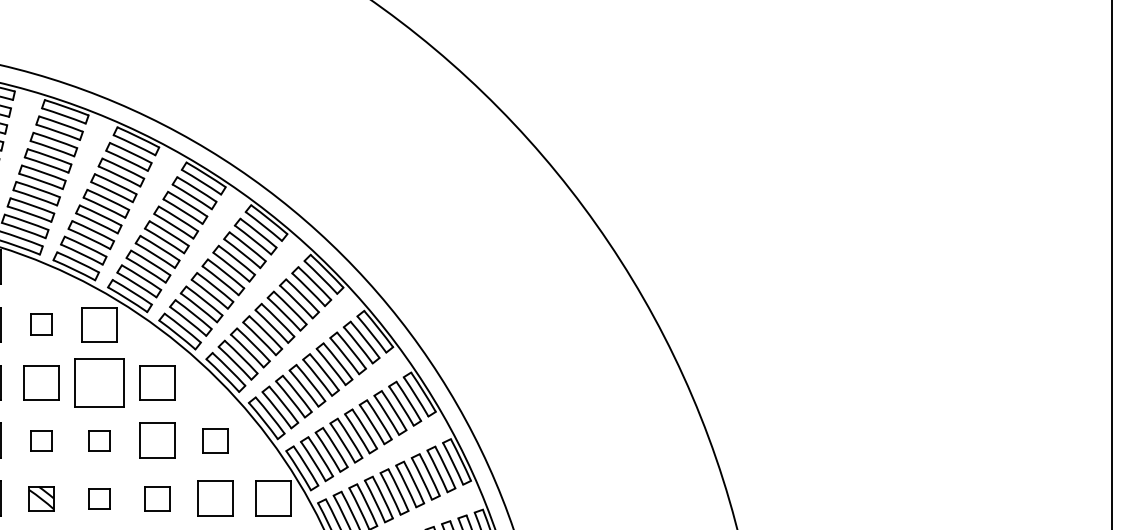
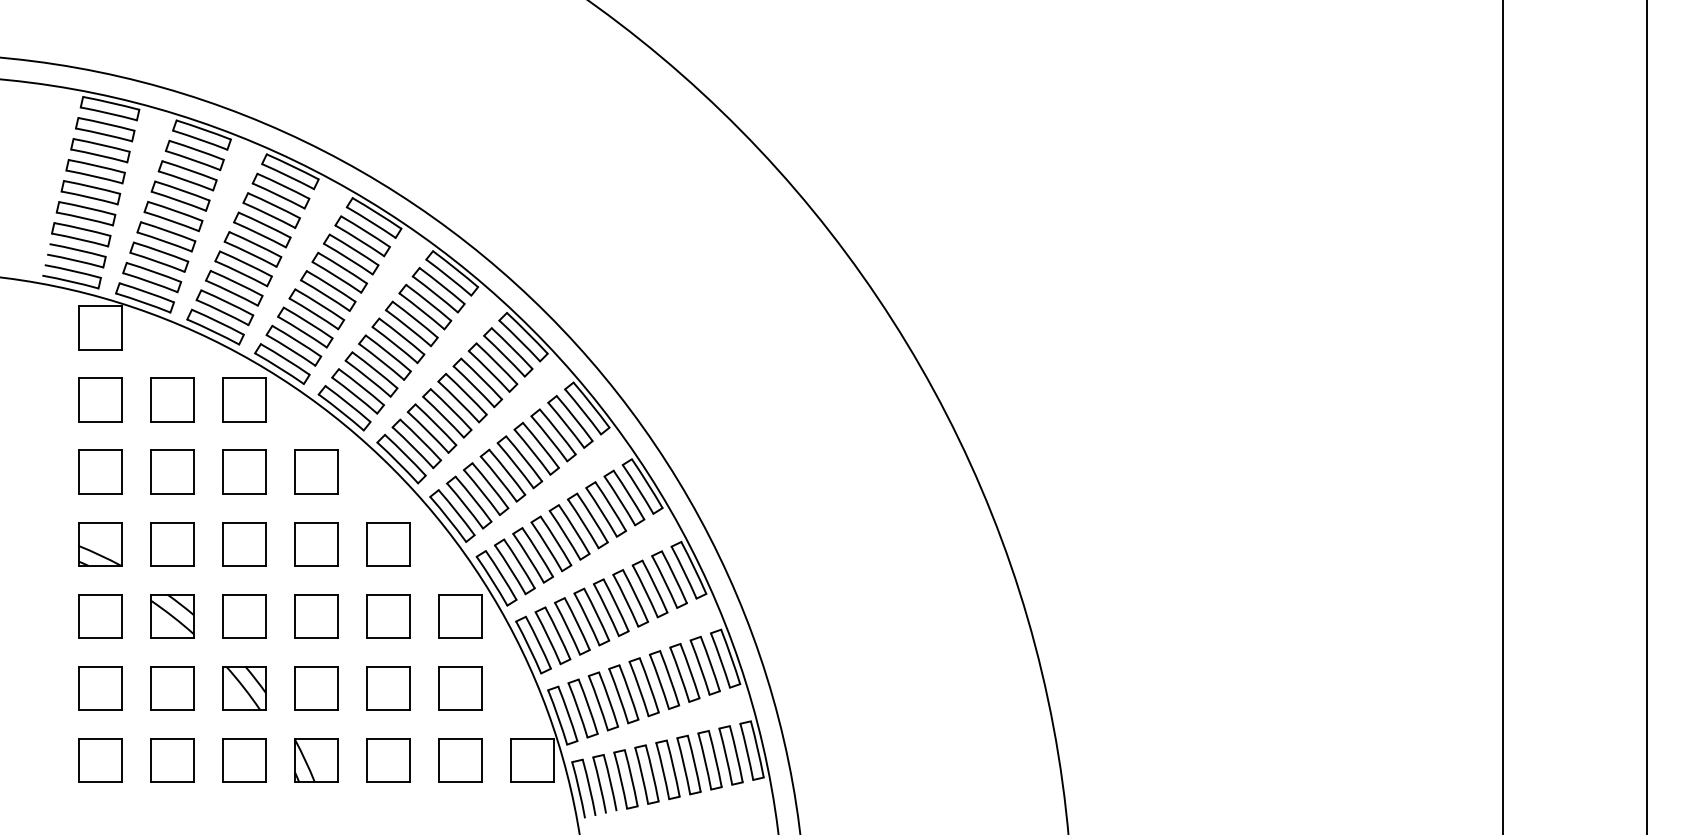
part: (41, 324) -> (172, 399), size x1.67
part: (99, 382) -> (244, 471), size x0.71
part: (41, 441) -> (172, 544), size x1.67
part: (99, 441) -> (244, 544), size x1.67
part: (215, 441) -> (388, 544), size x1.43
part: (41, 499) -> (172, 616), size x1.43
part: (99, 499) -> (244, 616), size x1.67
part: (157, 499) -> (316, 616), size x1.43

